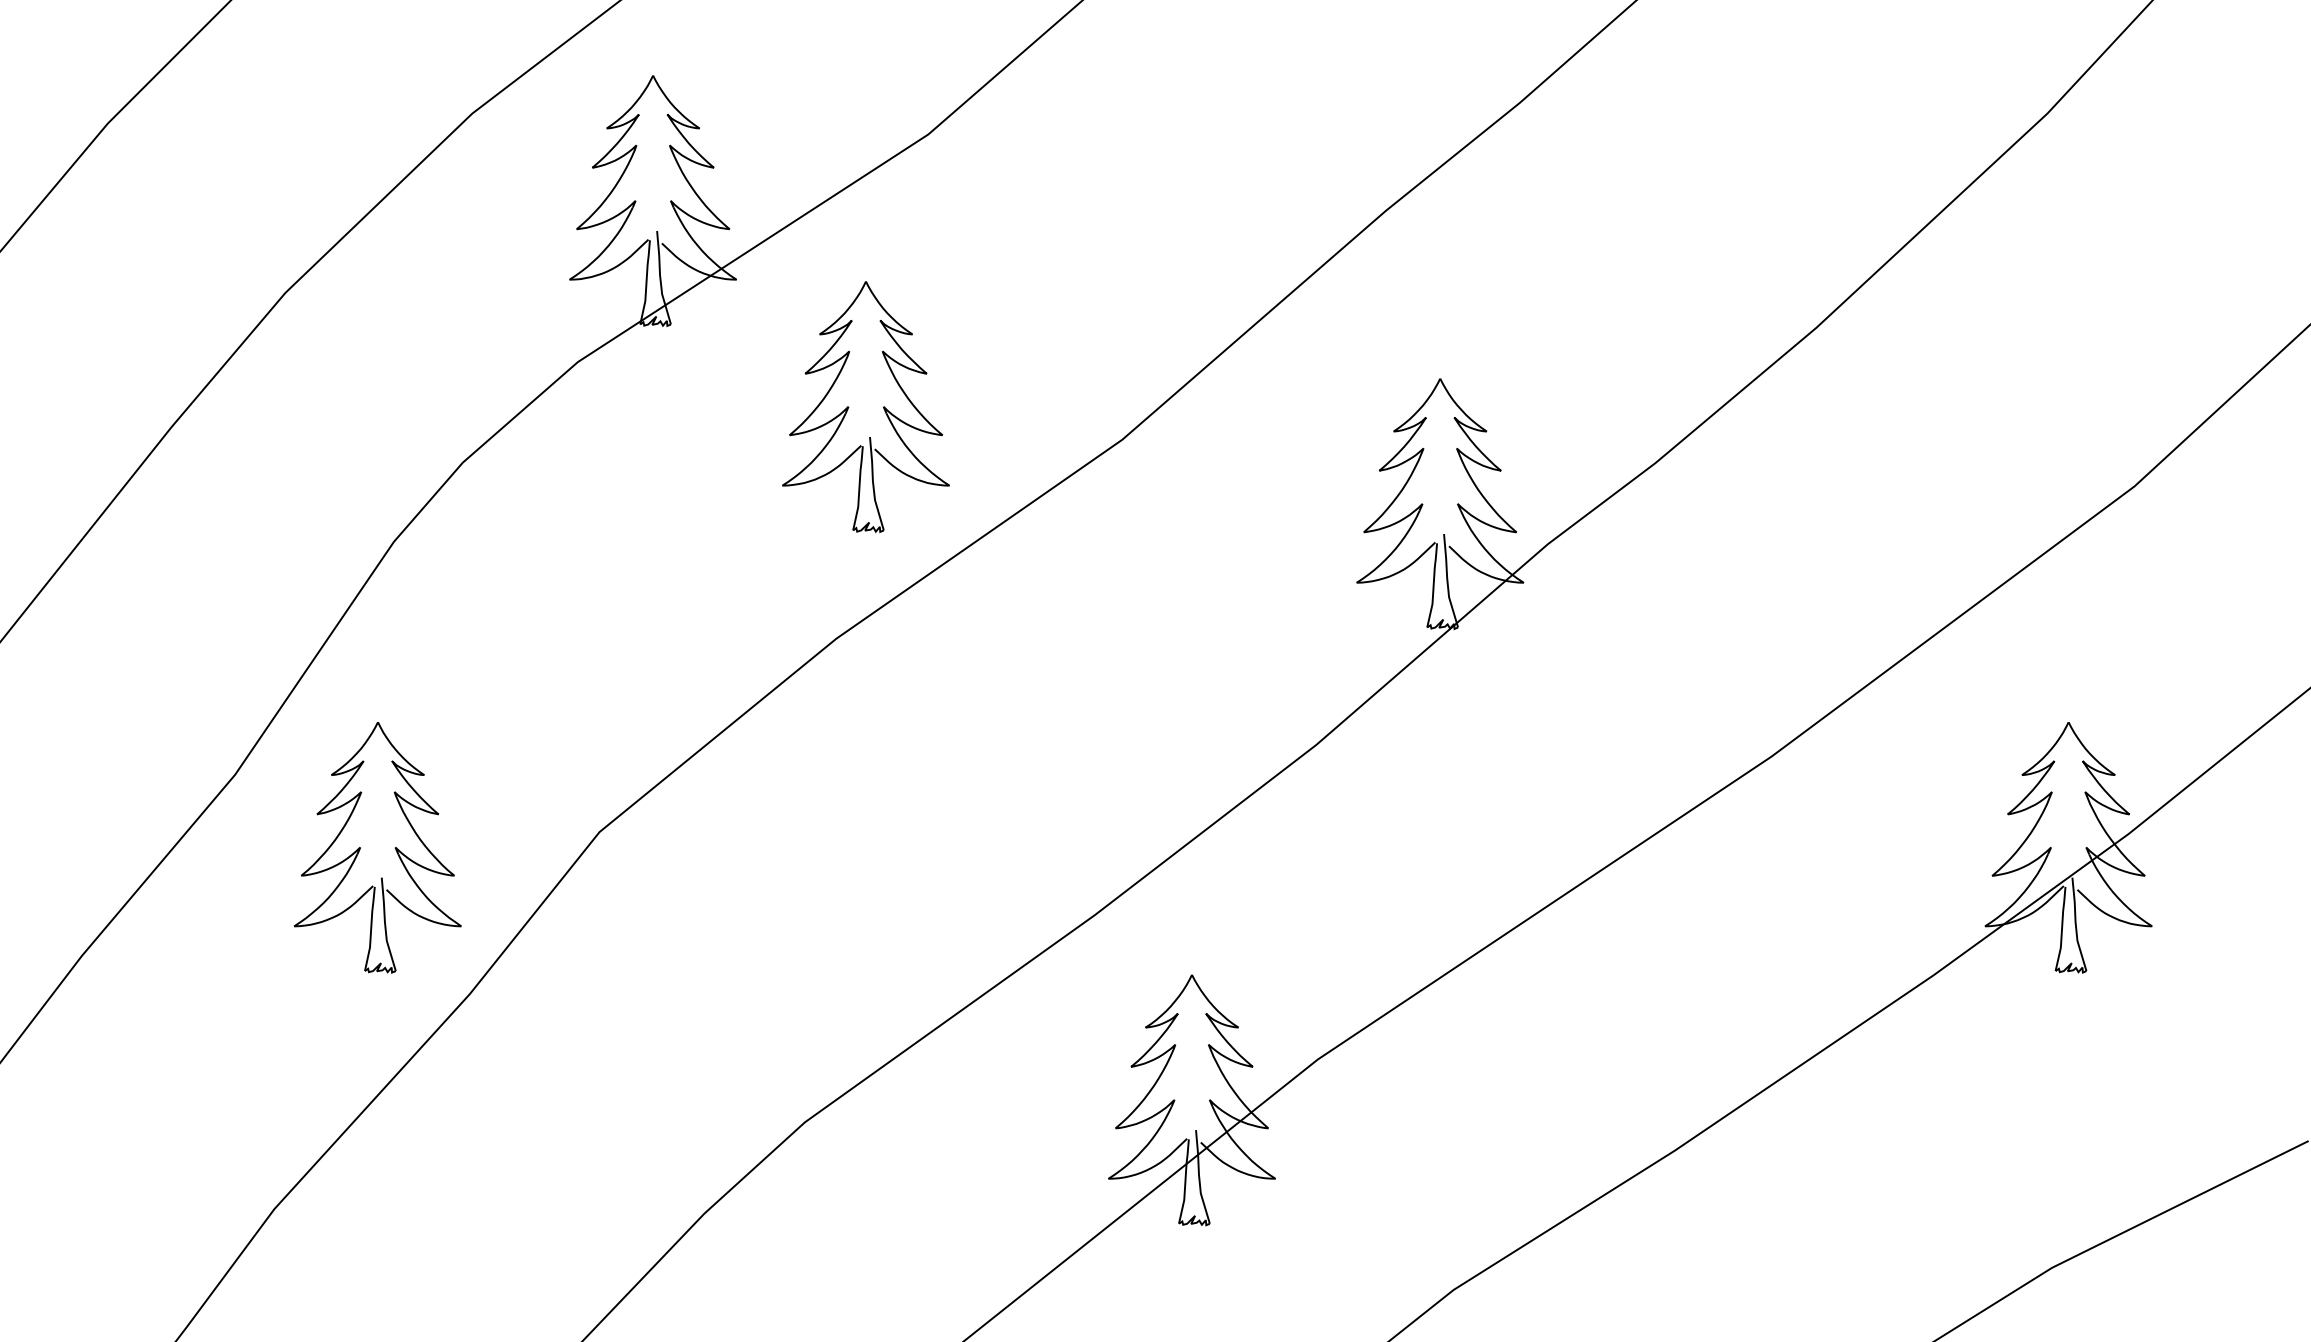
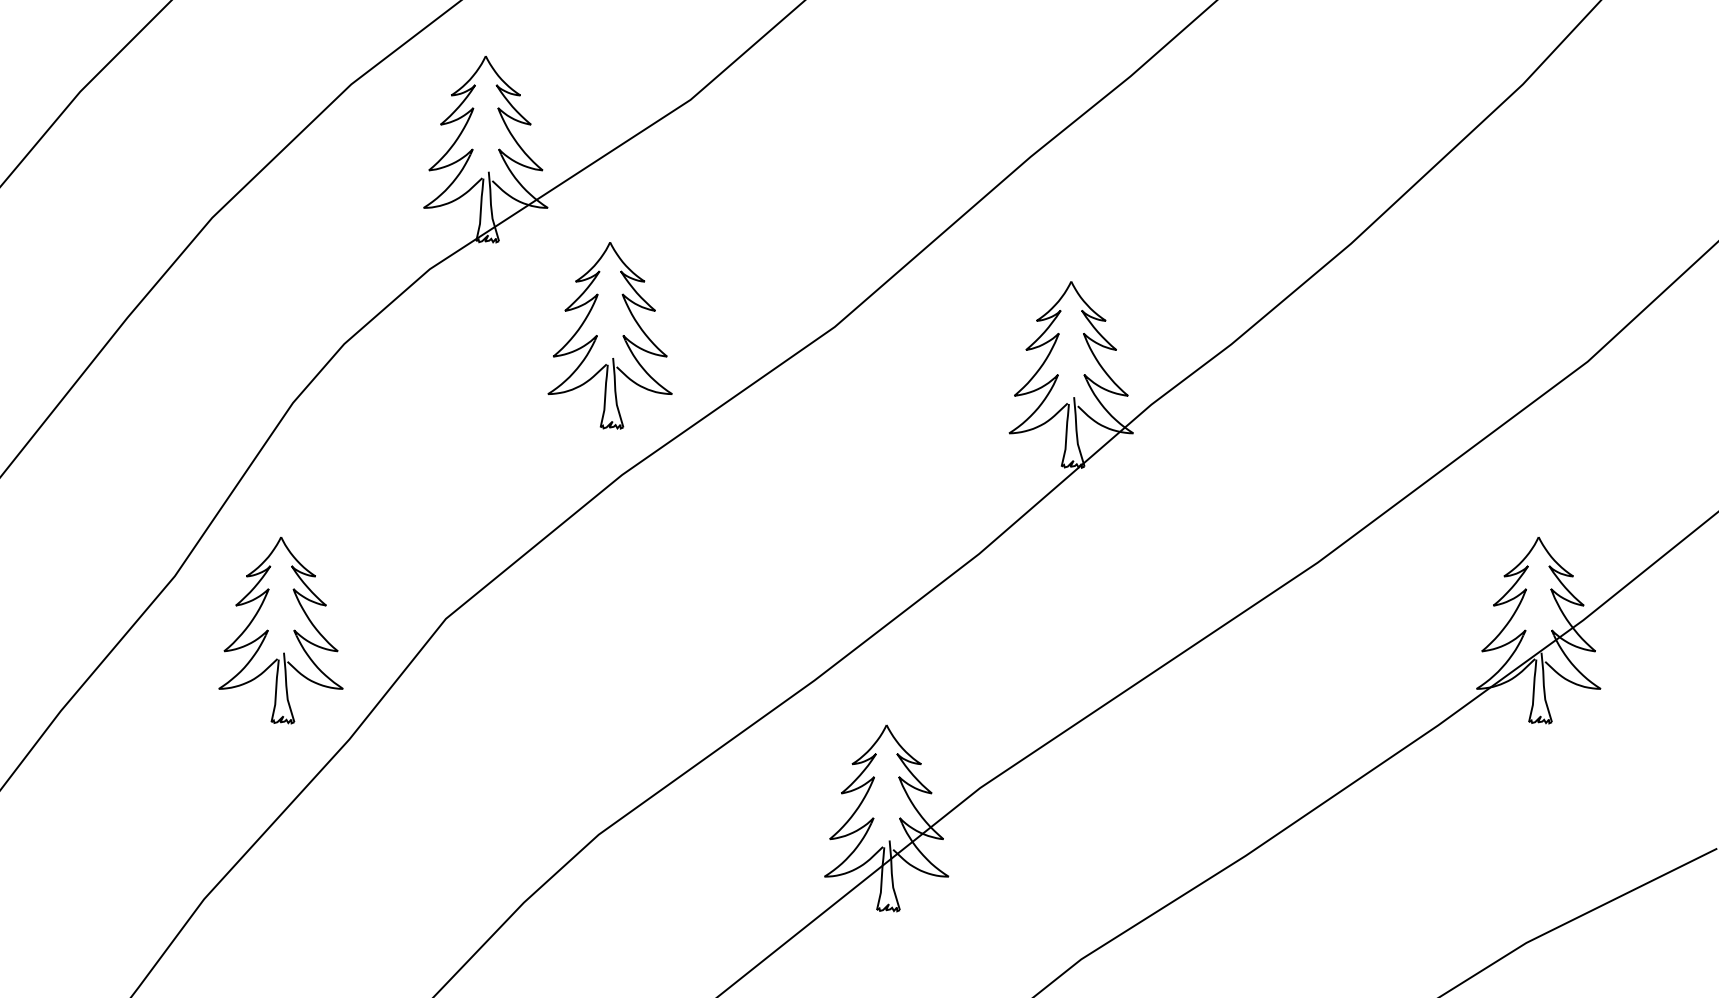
part: (848, 406) -> (597, 335), moved

